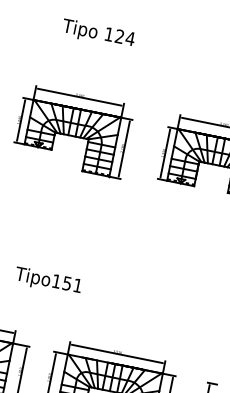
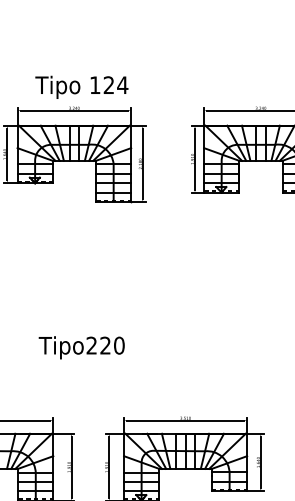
text: (98, 33) -> (81, 86), moved
text: (67, 283) -> (105, 345), Tipo151 -> Tipo220

